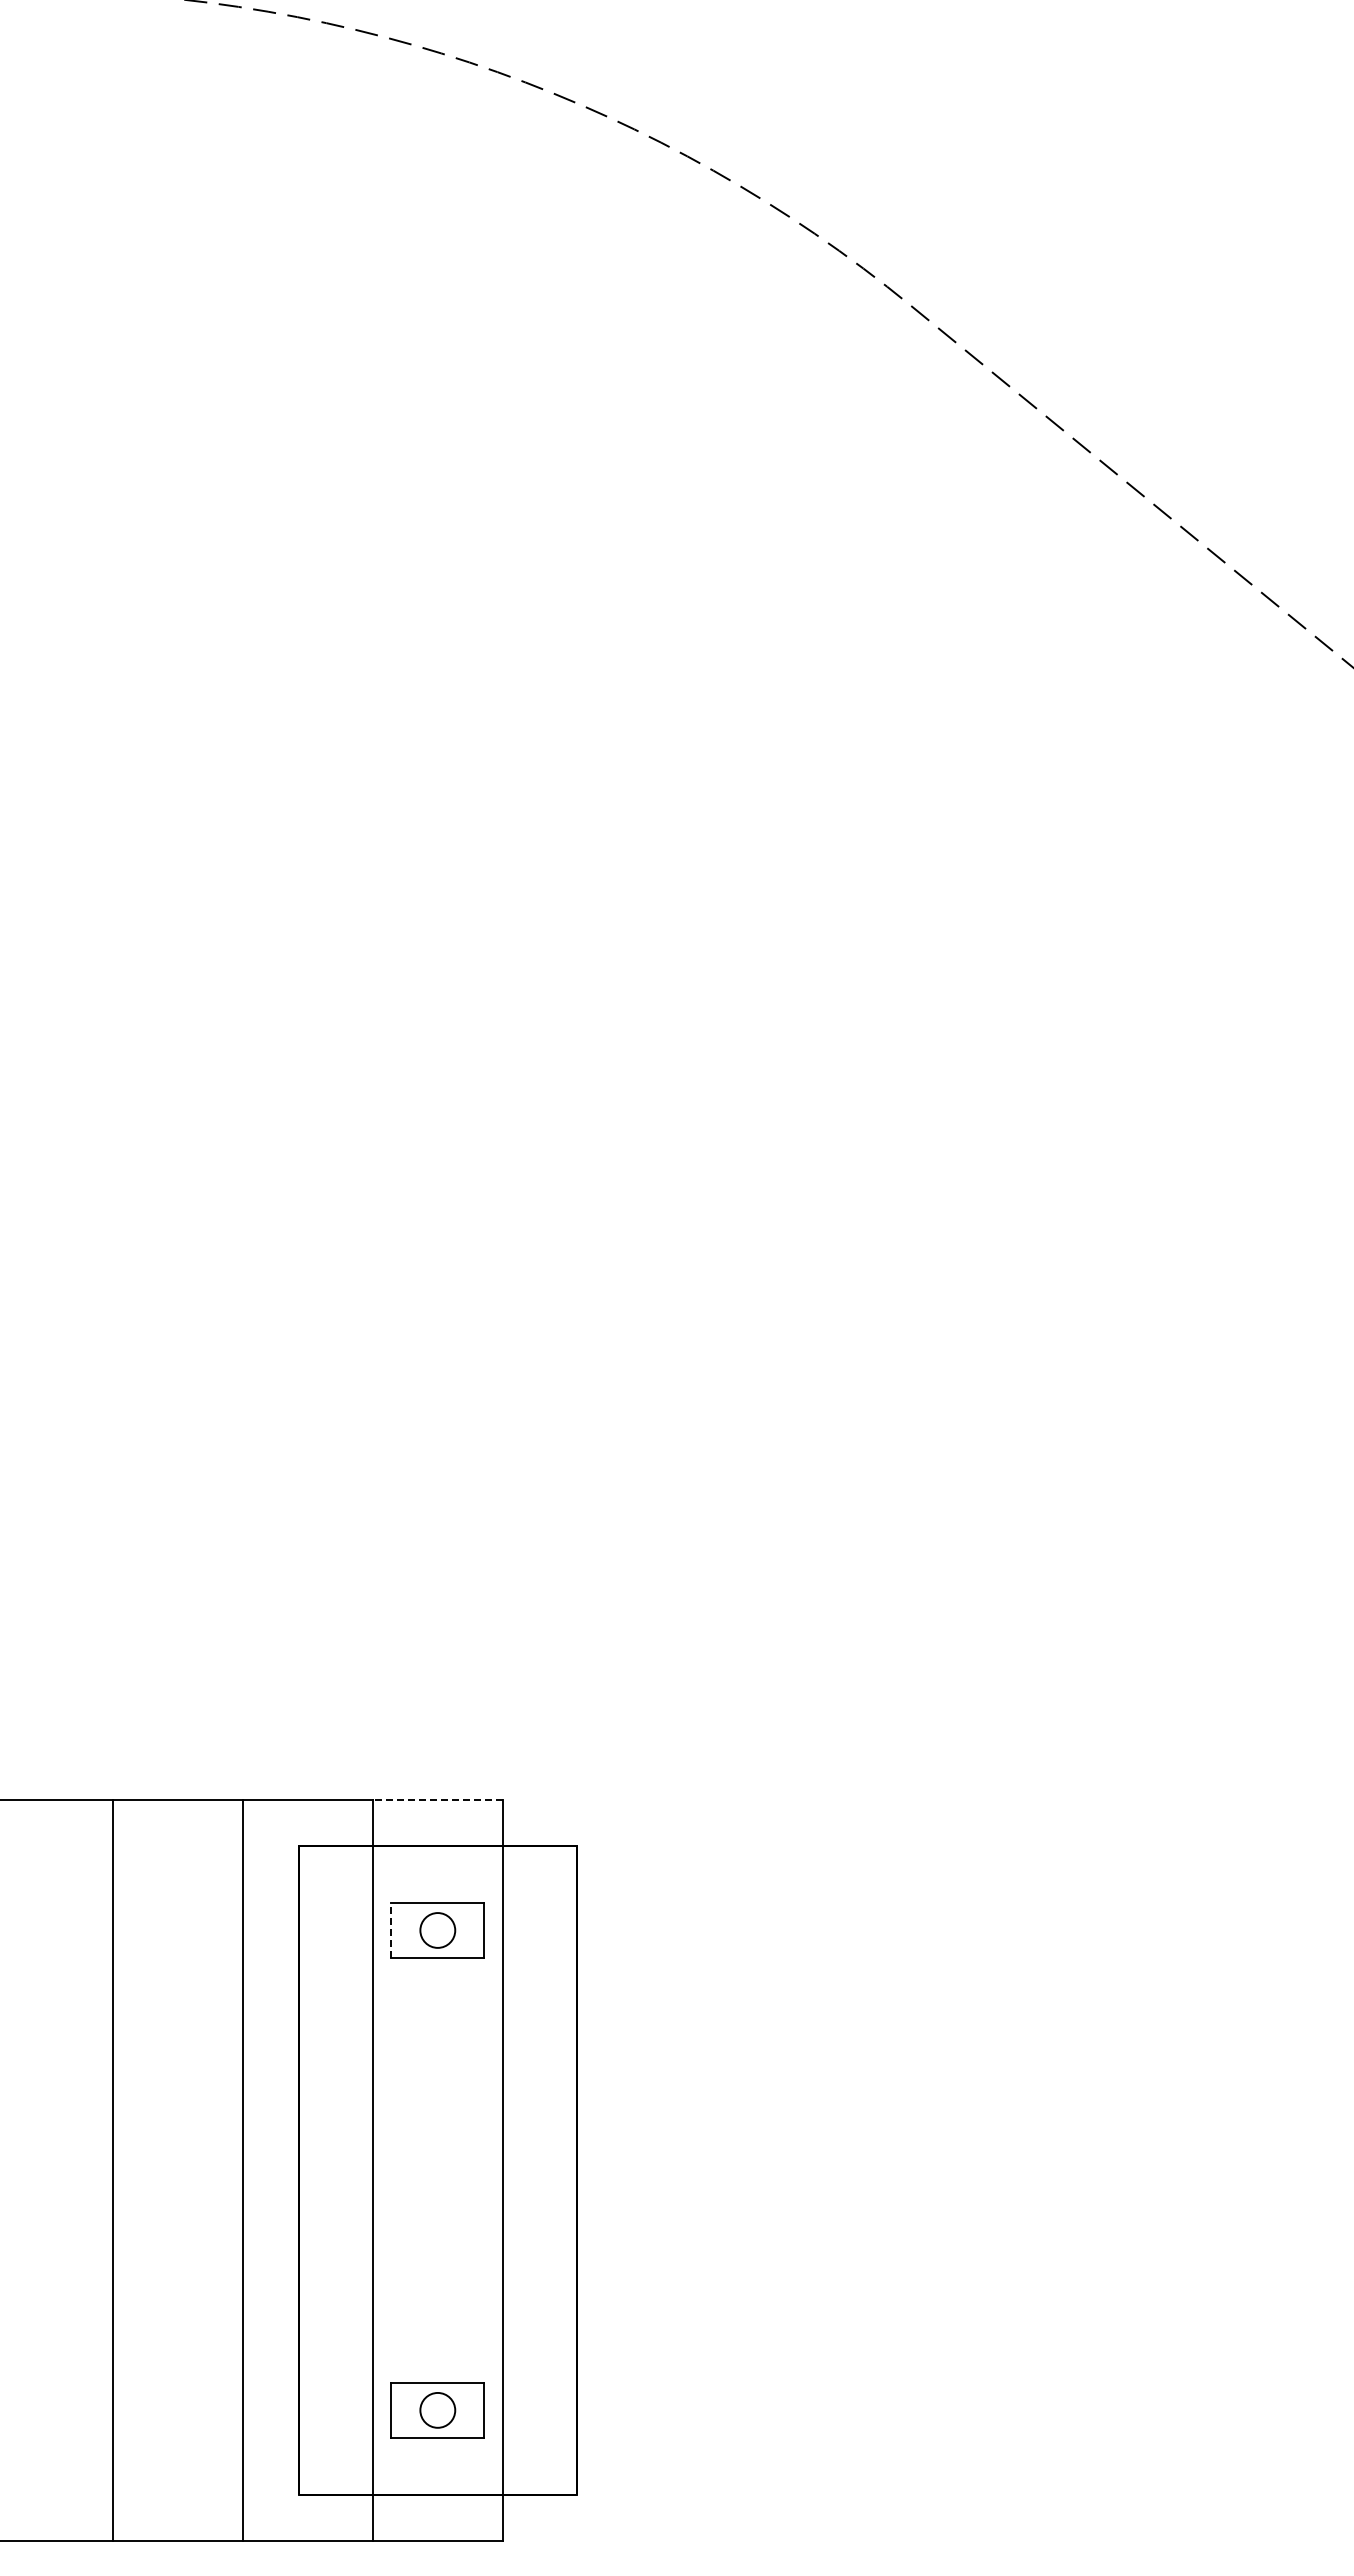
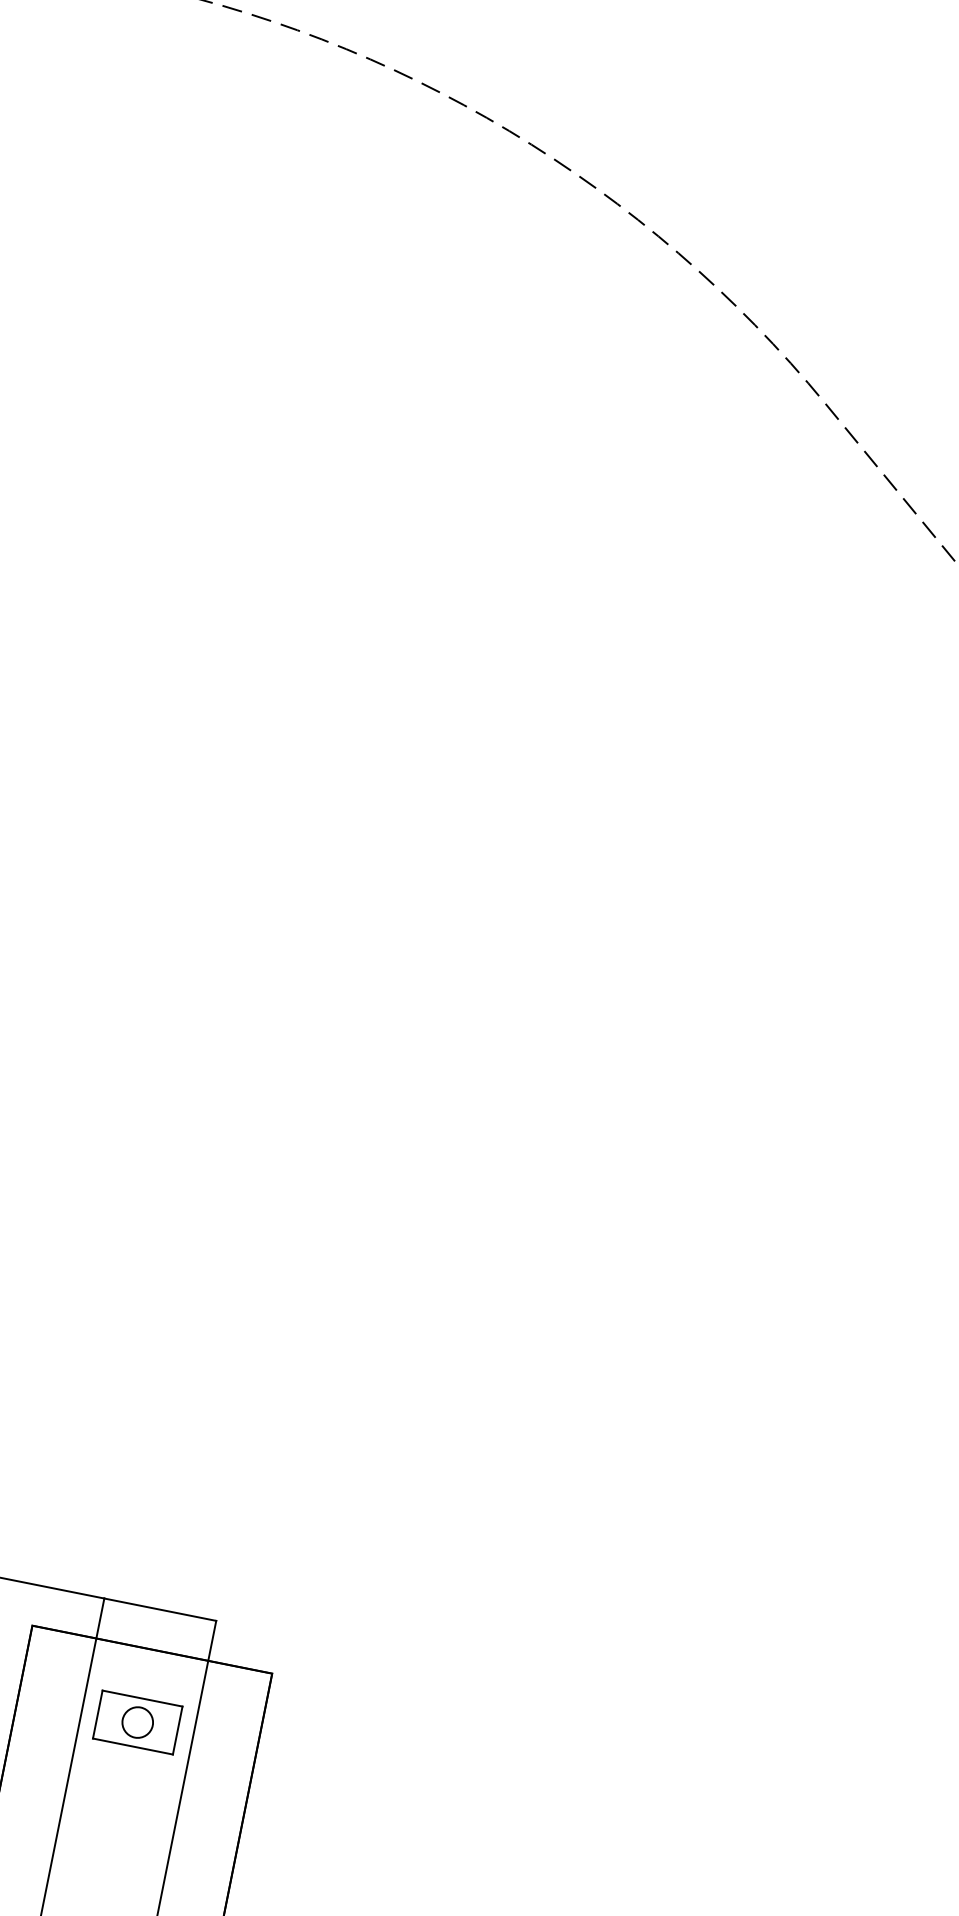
line: (437, 1799) -> (160, 1609), dashed -> solid
line: (391, 1930) -> (97, 1714), dashed -> solid

